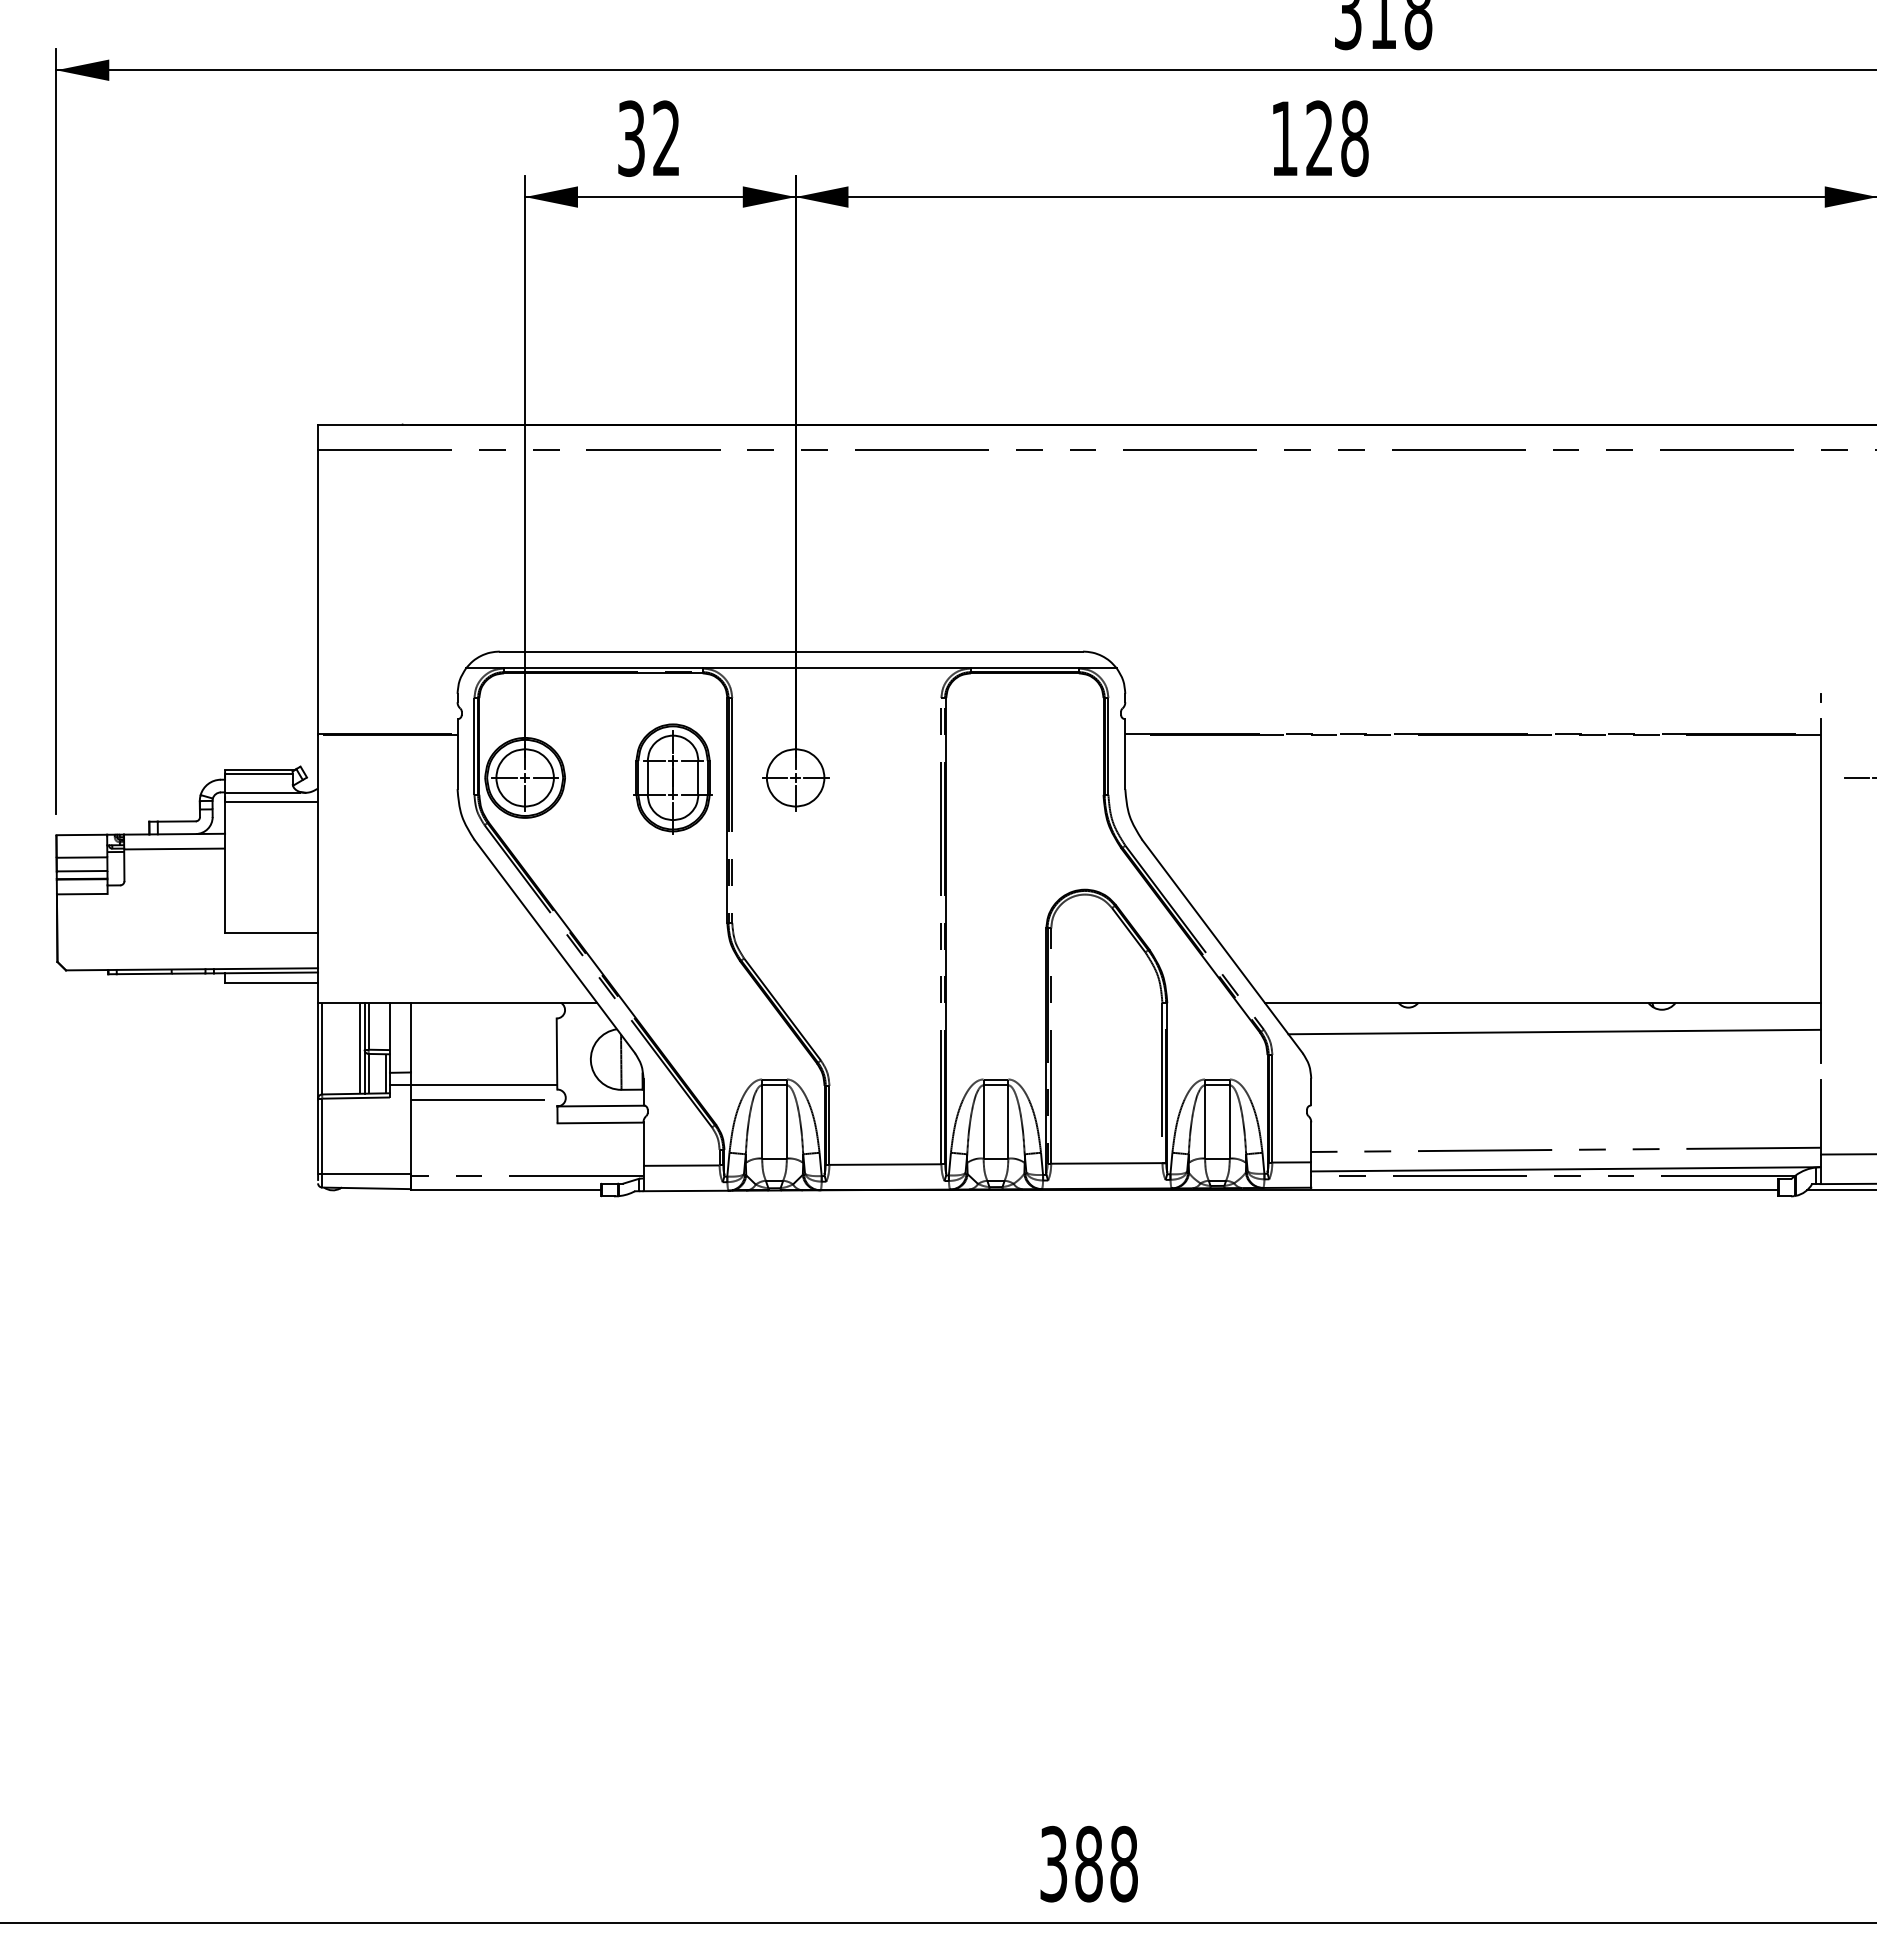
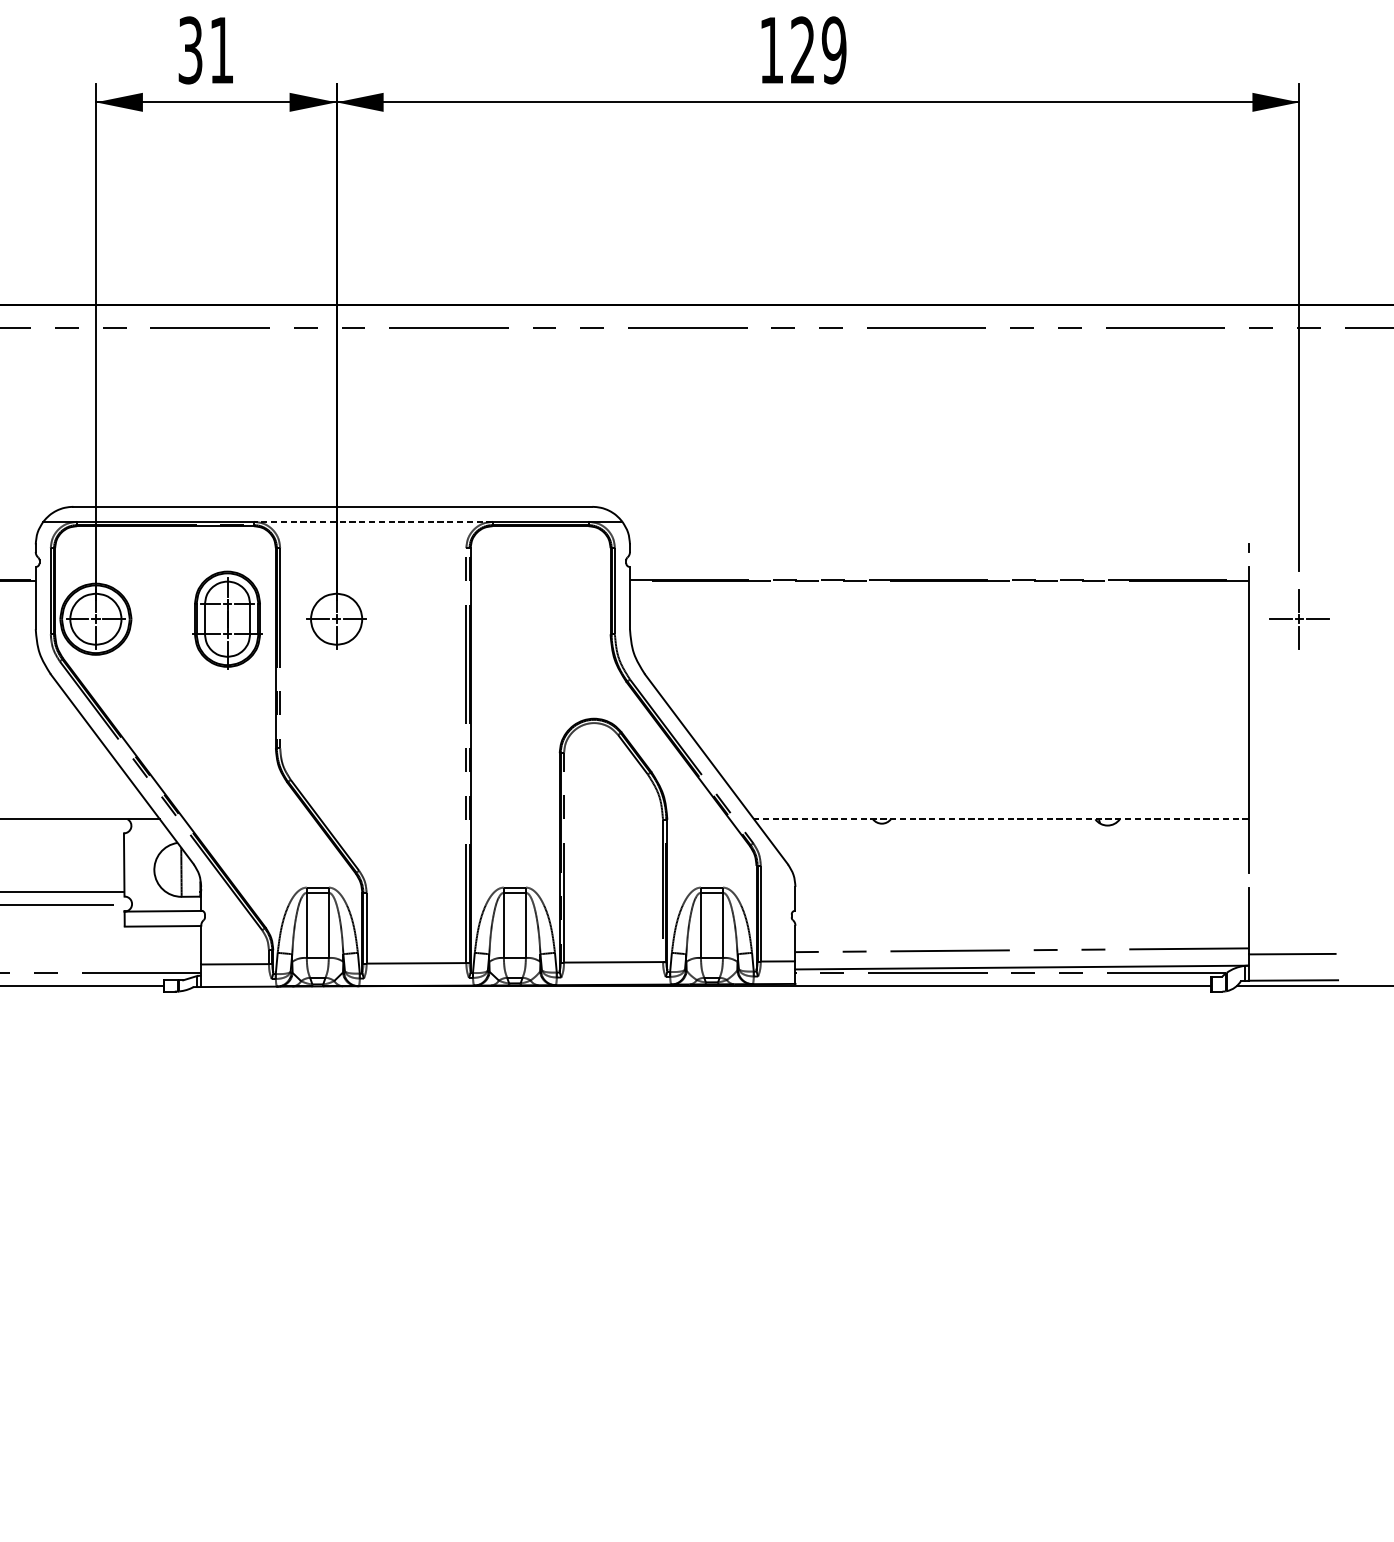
text: (666, 137) -> (221, 49), 32 -> 31
text: (1354, 138) -> (833, 50), 128 -> 129
line: (836, 668) -> (372, 521), solid -> dashed
line: (1542, 1002) -> (1001, 819), solid -> dashed
line: (1554, 1031) -> (1011, 844), removed

